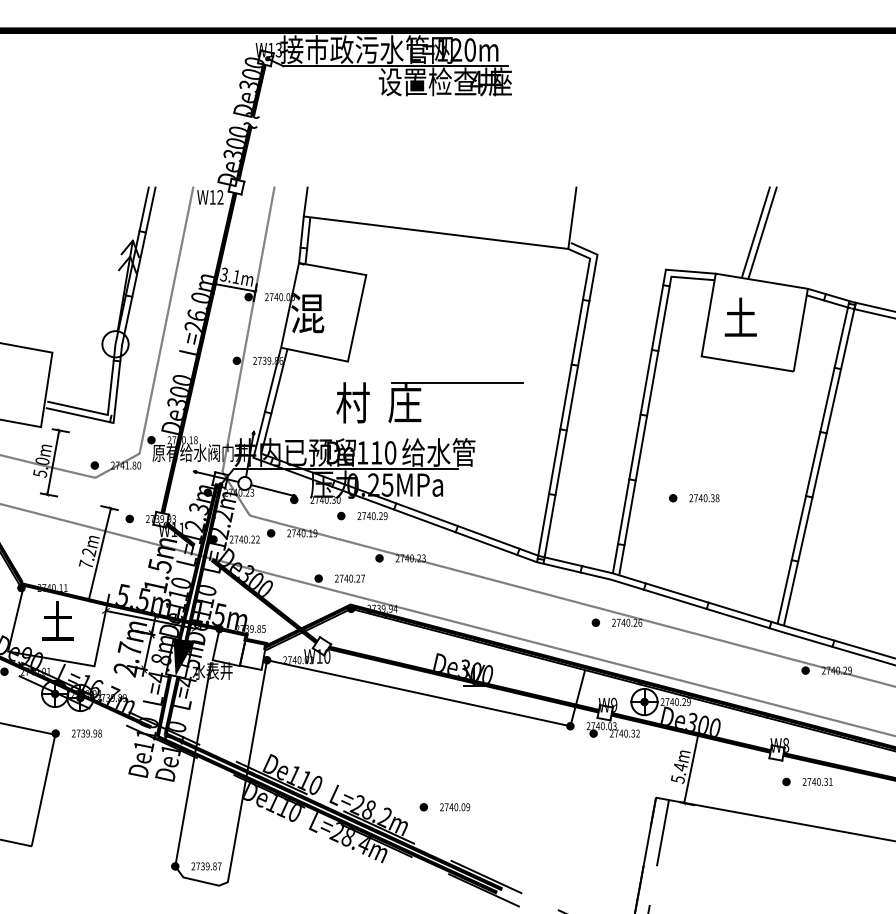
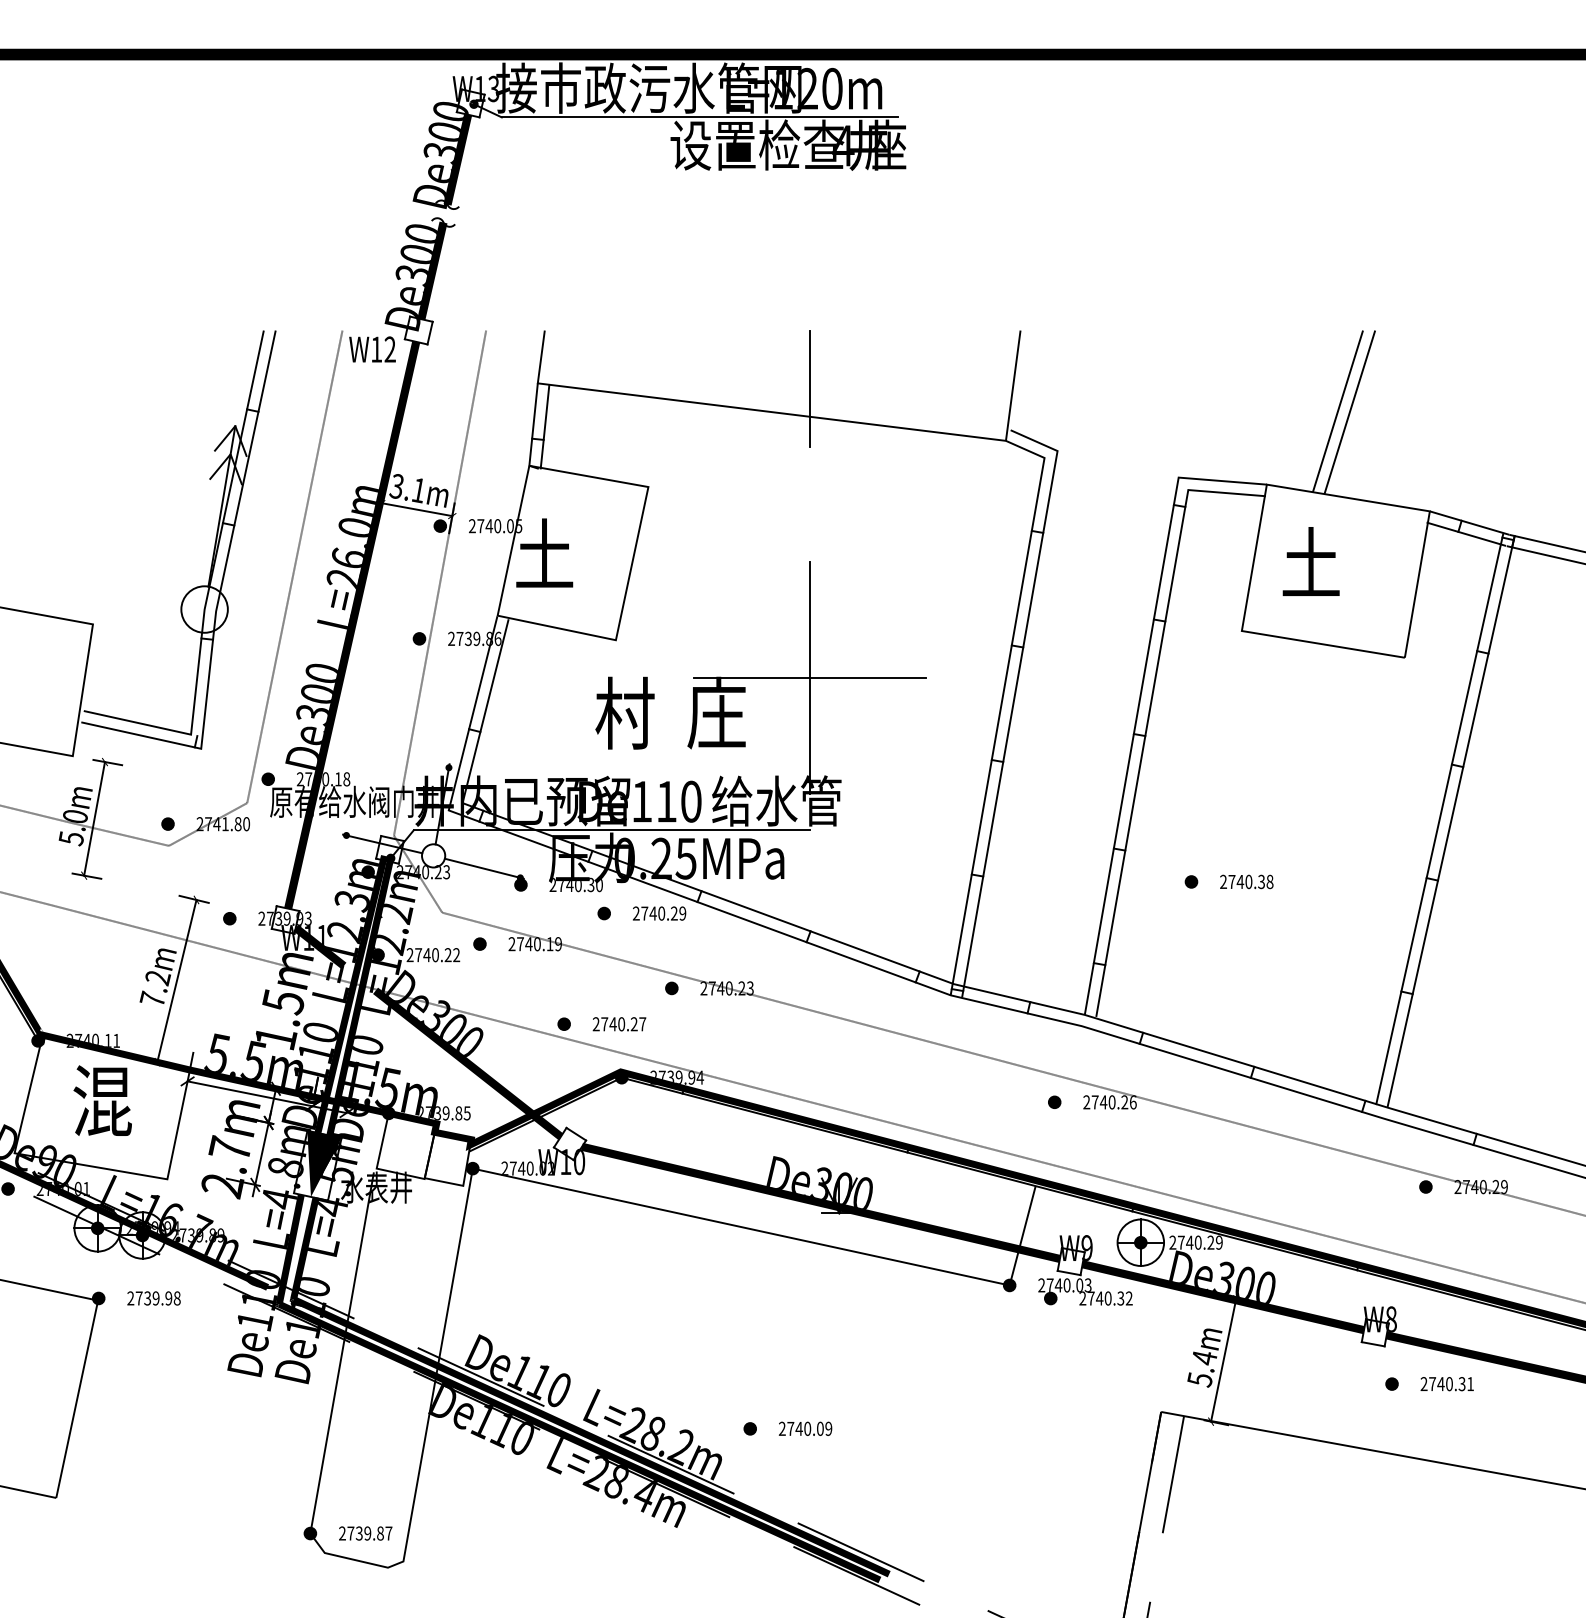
line: (457, 219) -> (809, 388), added
text: (307, 312) -> (544, 553), 混 -> 土
line: (457, 382) -> (809, 677), added
text: (57, 621) -> (101, 1100), 土 -> 混

